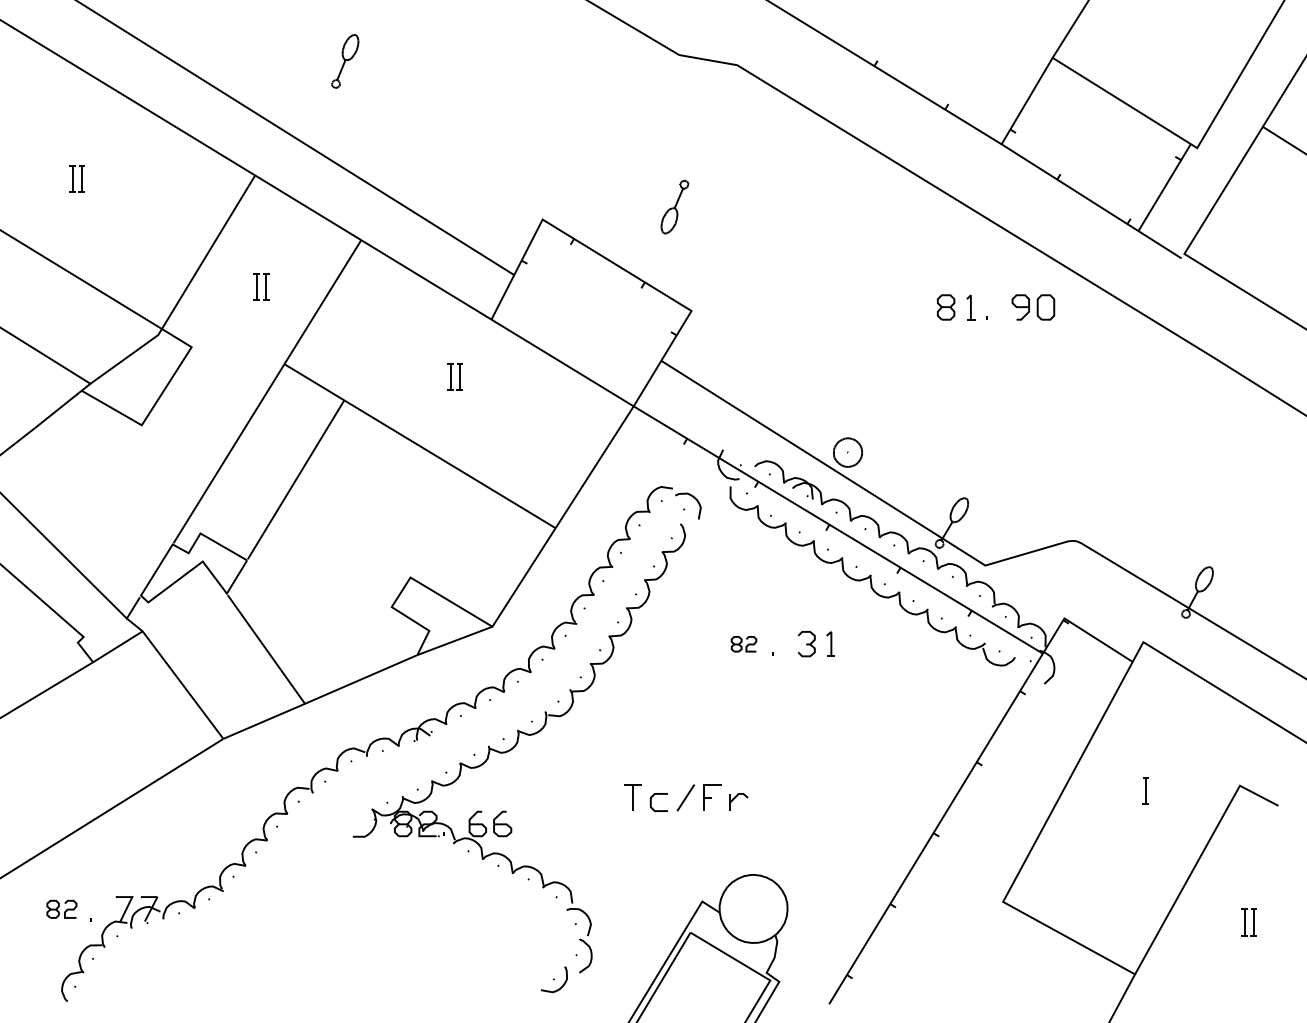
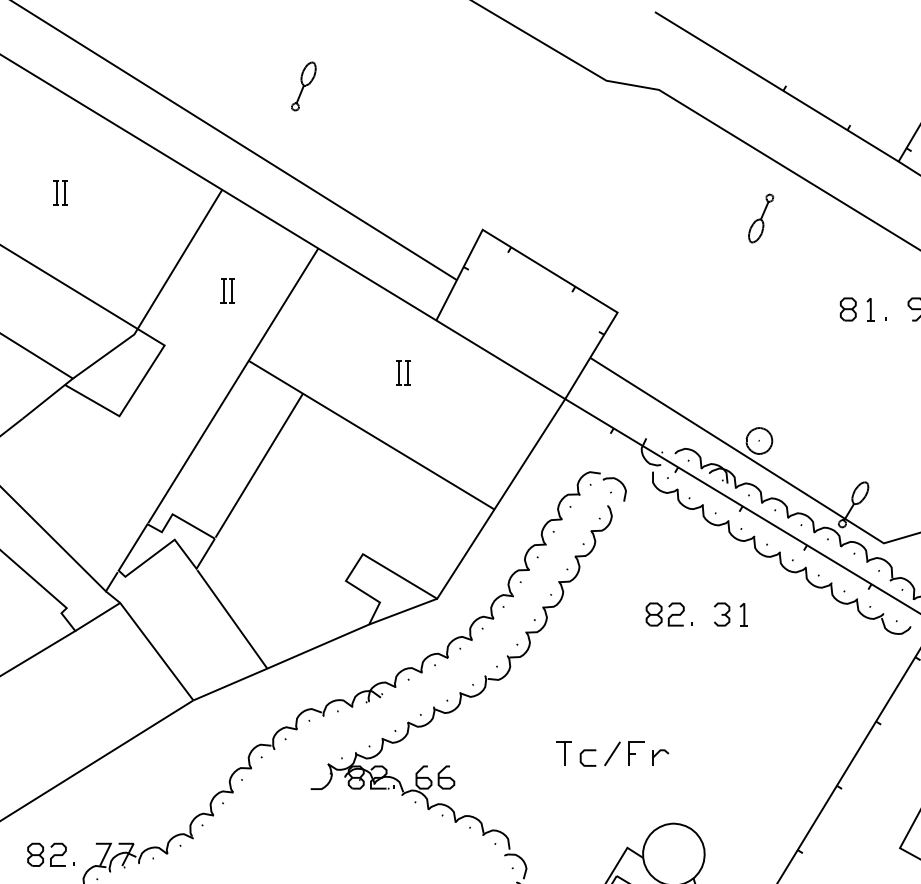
part: (674, 206) -> (760, 217), moved
part: (743, 644) -> (664, 614), size x1.67
part: (61, 909) -> (46, 855), size x1.43

